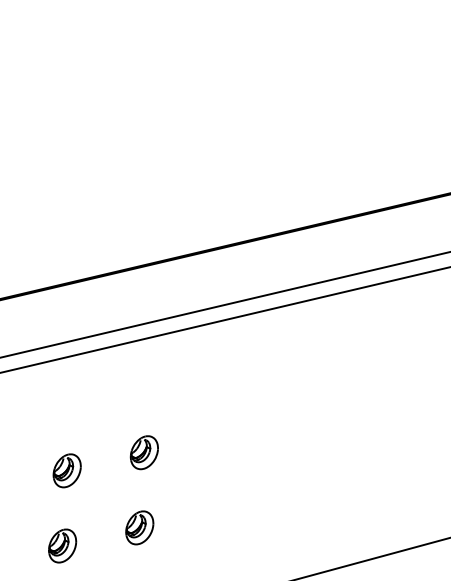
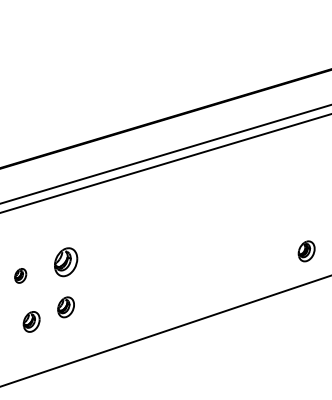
part: (144, 453) -> (66, 262), size x1.4
part: (66, 470) -> (20, 275), size x0.7
part: (62, 545) -> (31, 321), moved

